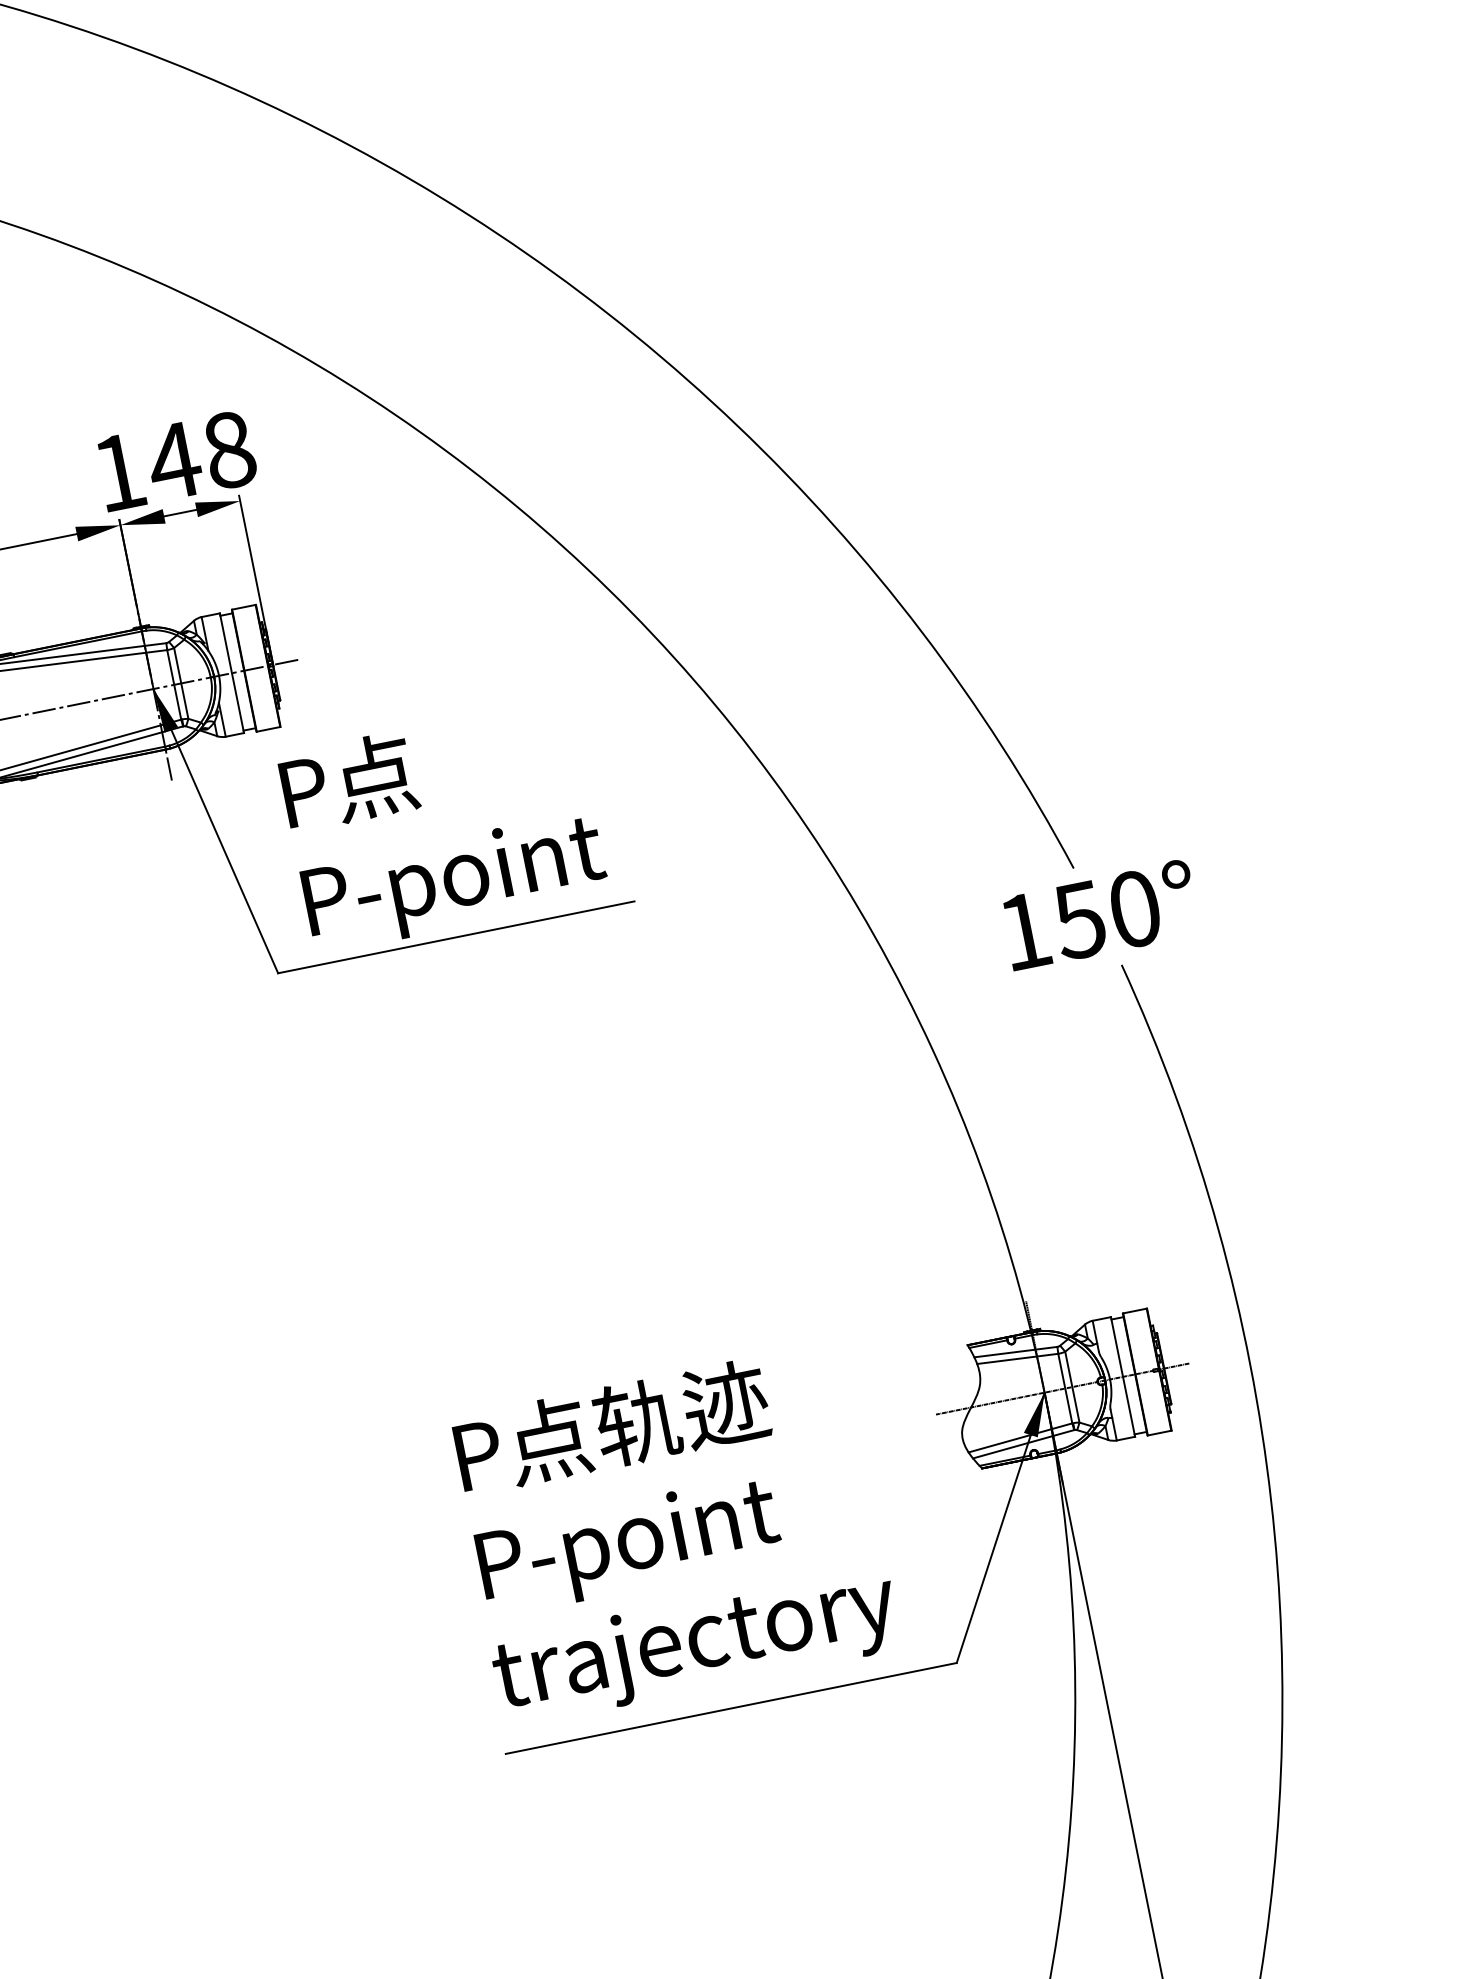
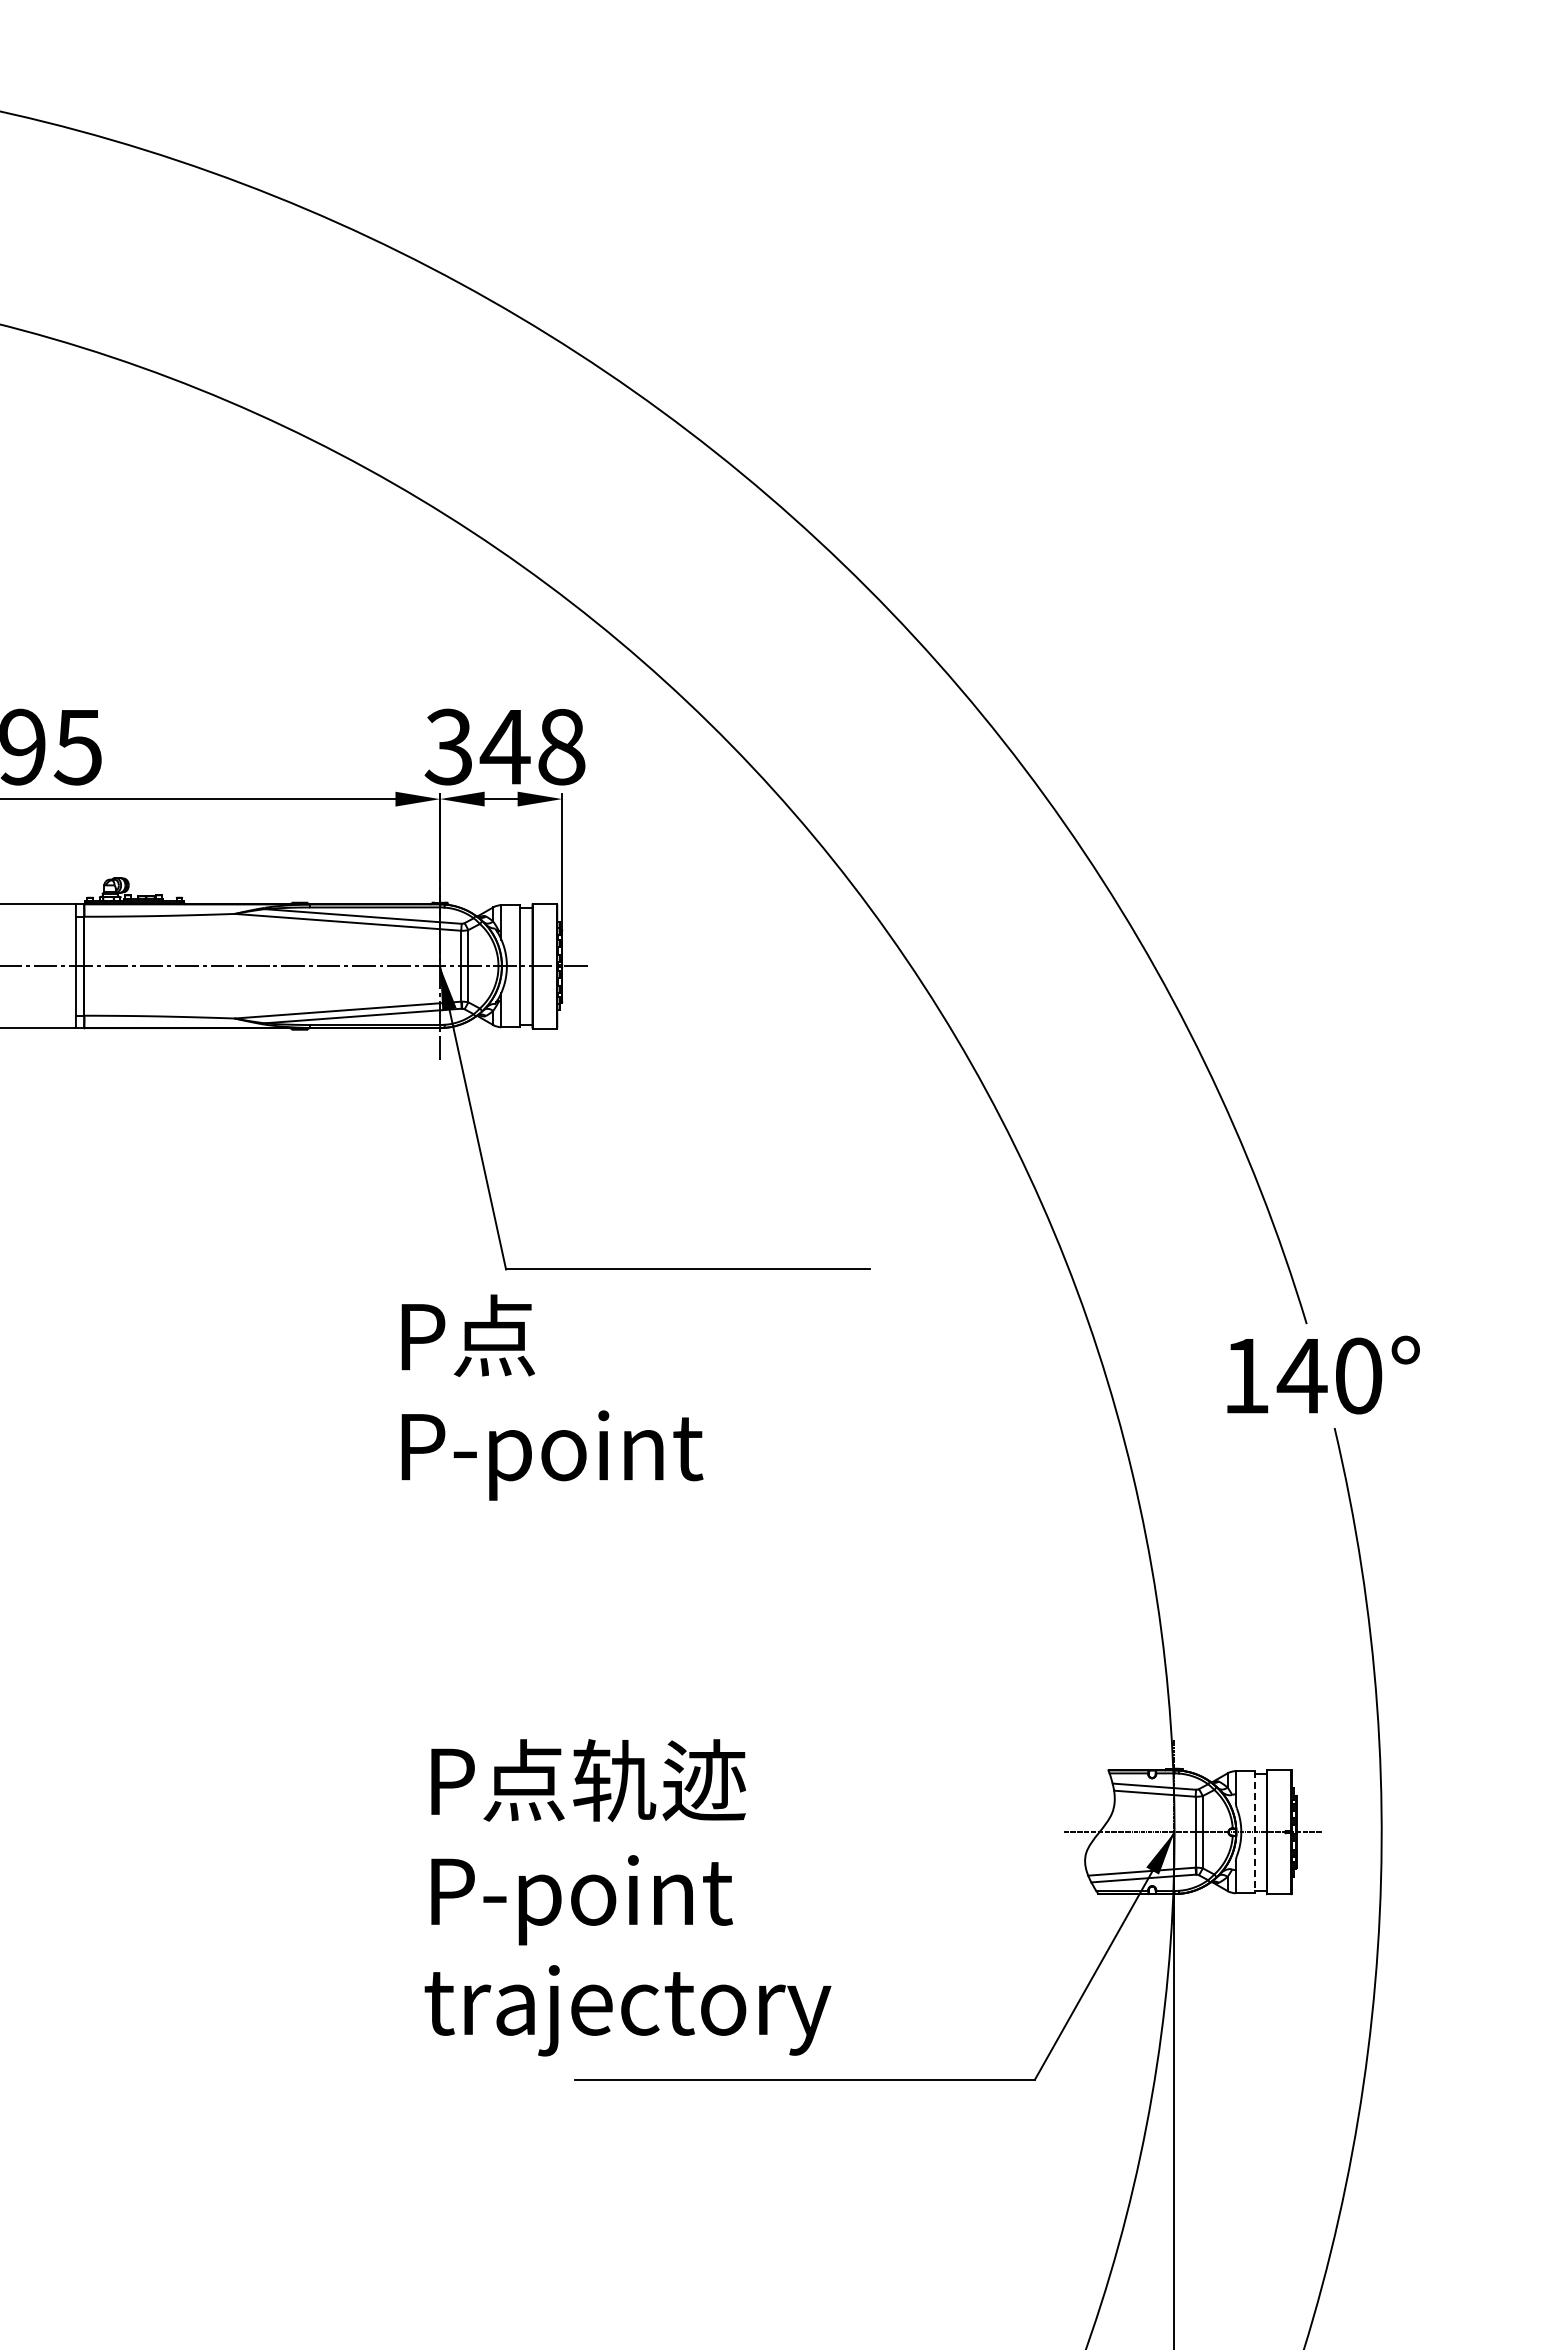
text: (117, 472) -> (447, 746), 148 -> 348
text: (443, 825) -> (552, 1397), moved
text: (1079, 920) -> (1301, 1376), 150° -> 140°
line: (1123, 1377) -> (1254, 1832), solid -> dashed
text: (673, 1534) -> (627, 1897), moved

